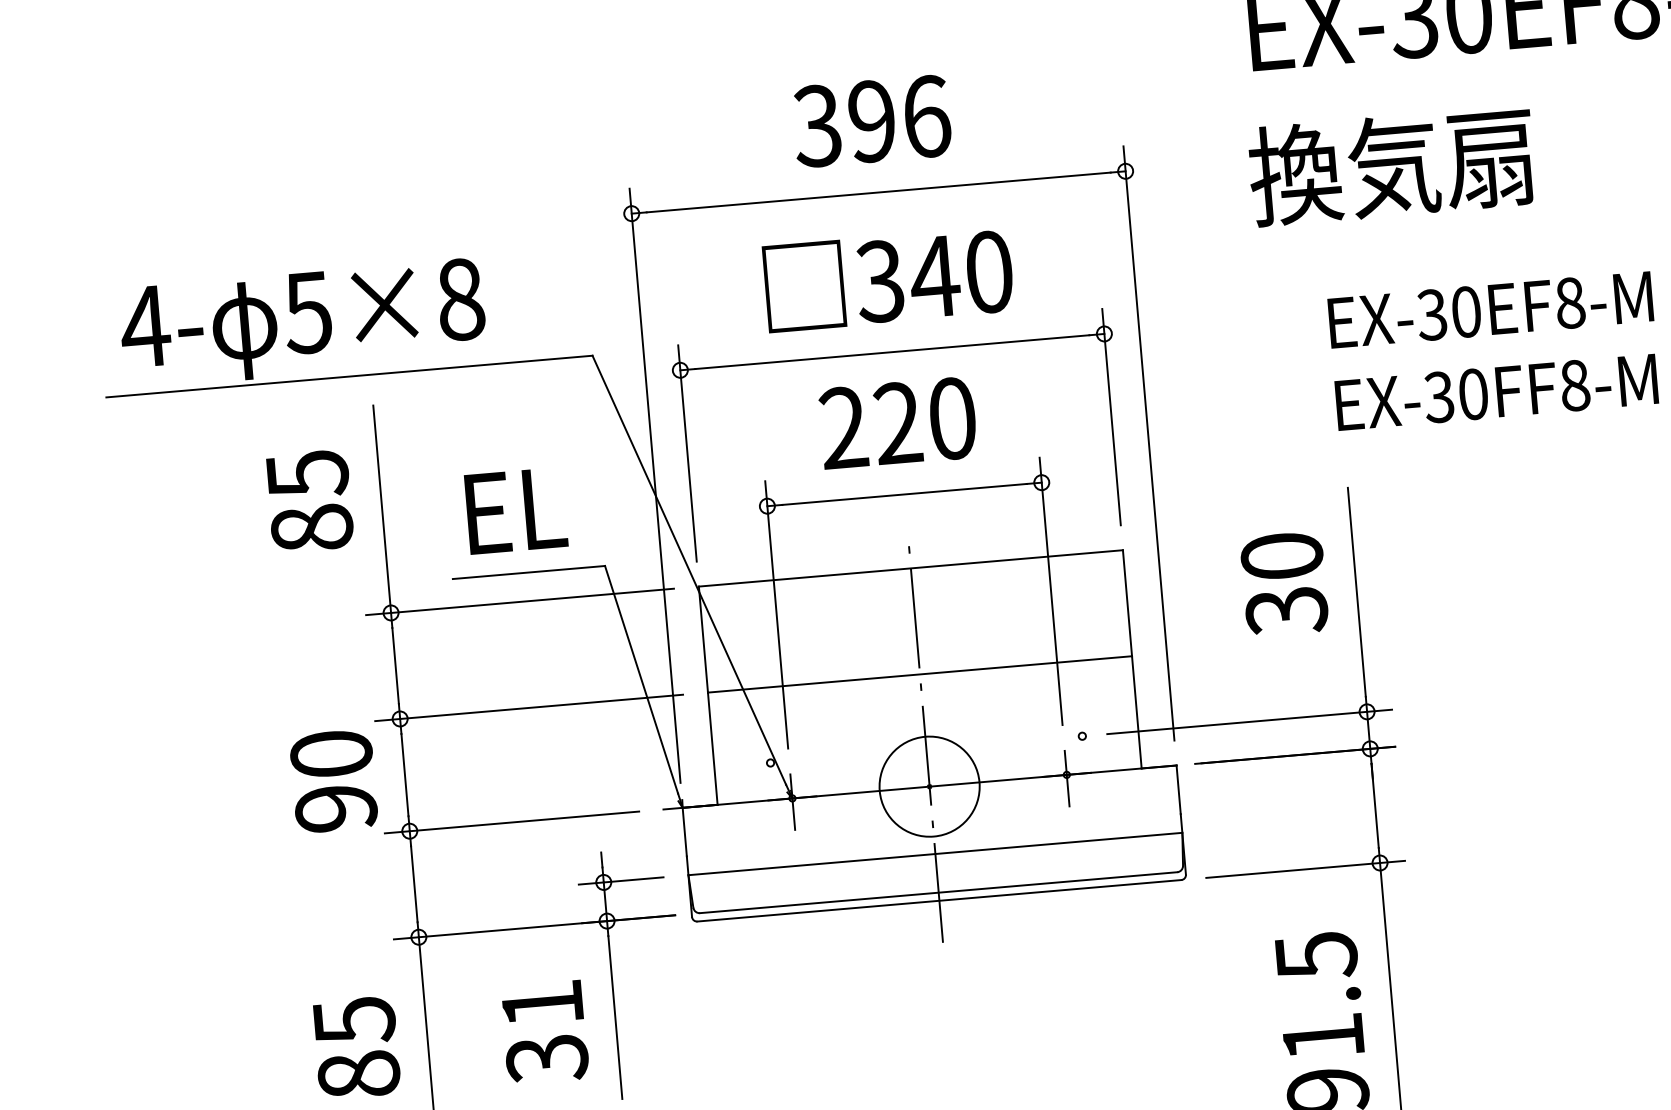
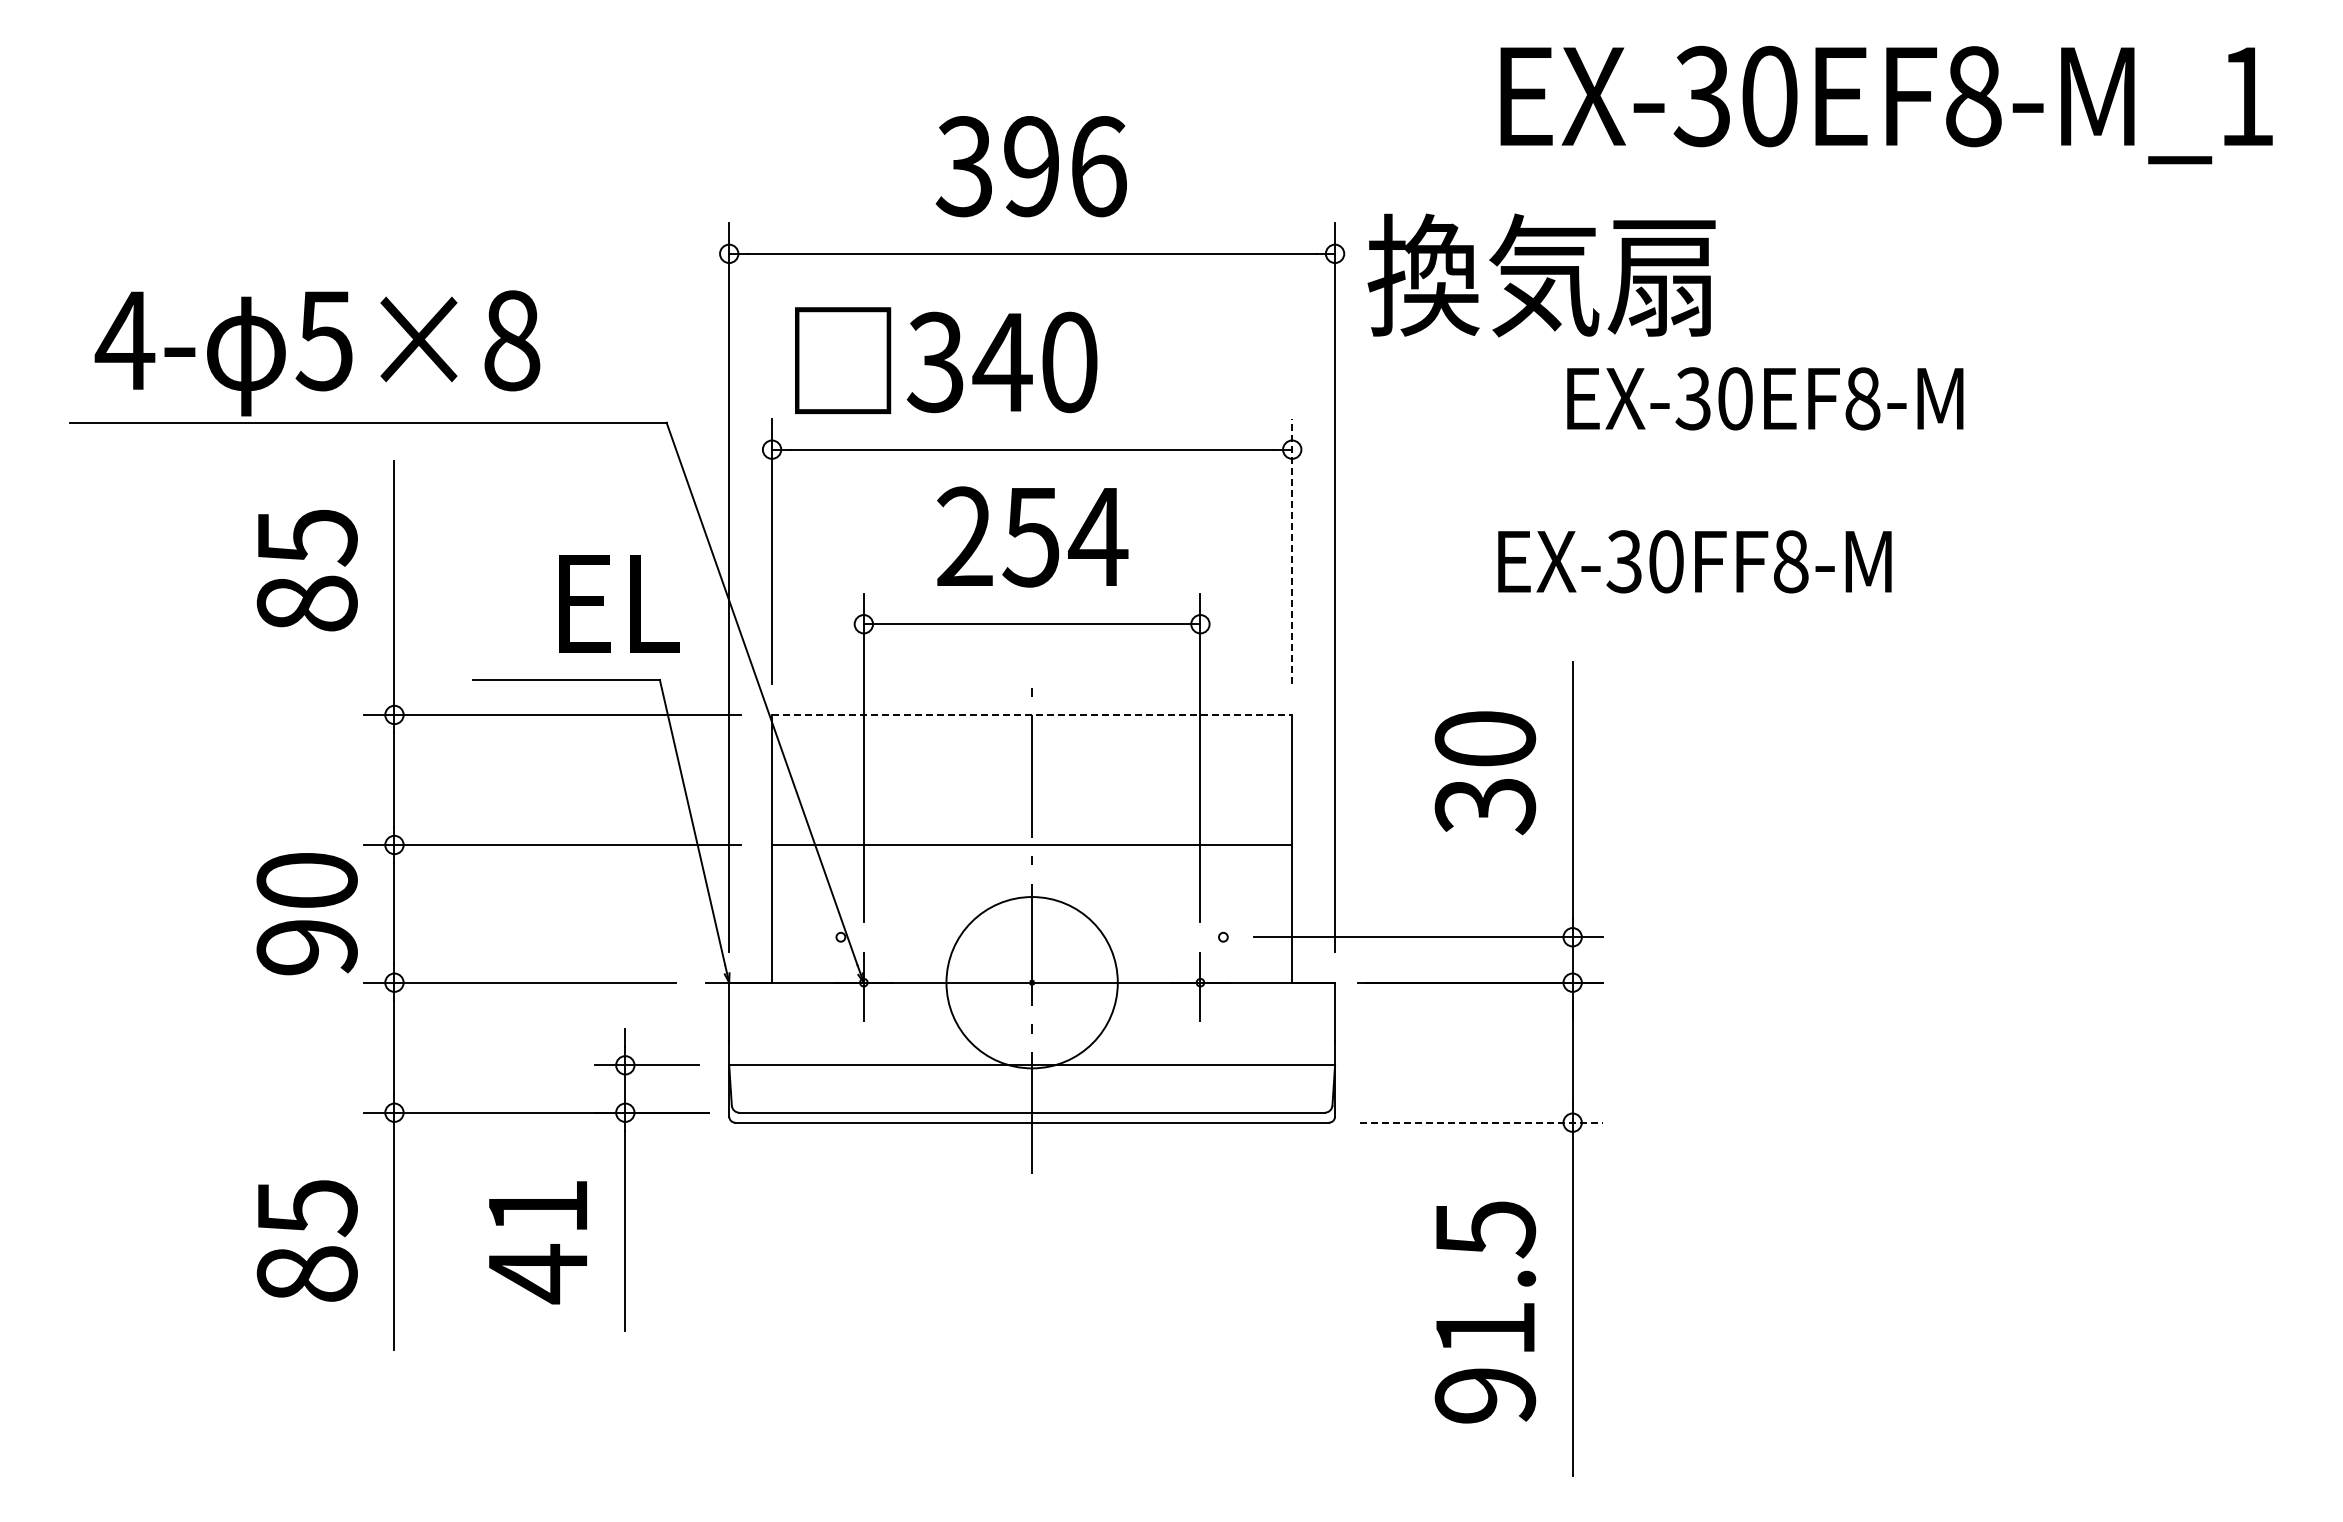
text: (1391, 166) -> (1541, 275), moved
text: (888, 279) -> (946, 360), moved
text: (1490, 309) -> (1765, 398), moved
text: (1496, 392) -> (1694, 561), moved
line: (1111, 416) -> (1292, 551), solid -> dashed
text: (925, 420) -> (1065, 536), 220 -> 254
text: (516, 510) -> (619, 603), moved
line: (911, 567) -> (1032, 714), solid -> dashed
circle: (929, 786) -> (1031, 982), size x1.4
line: (1305, 869) -> (1481, 1122), solid -> dashed
text: (546, 1059) -> (537, 1274), 31 -> 41

